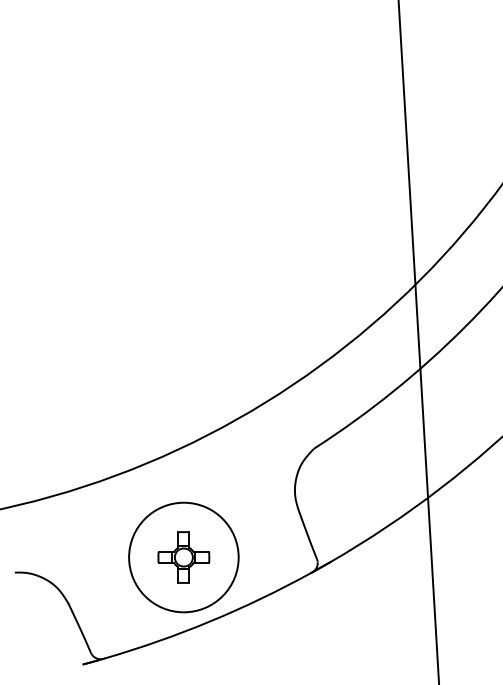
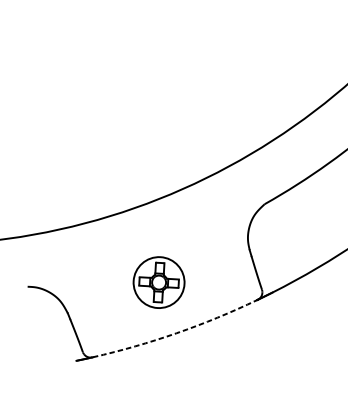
circle: (183, 557) -> (158, 282), size x0.6
arc: (210, 621) -> (176, 333), solid -> dashed

